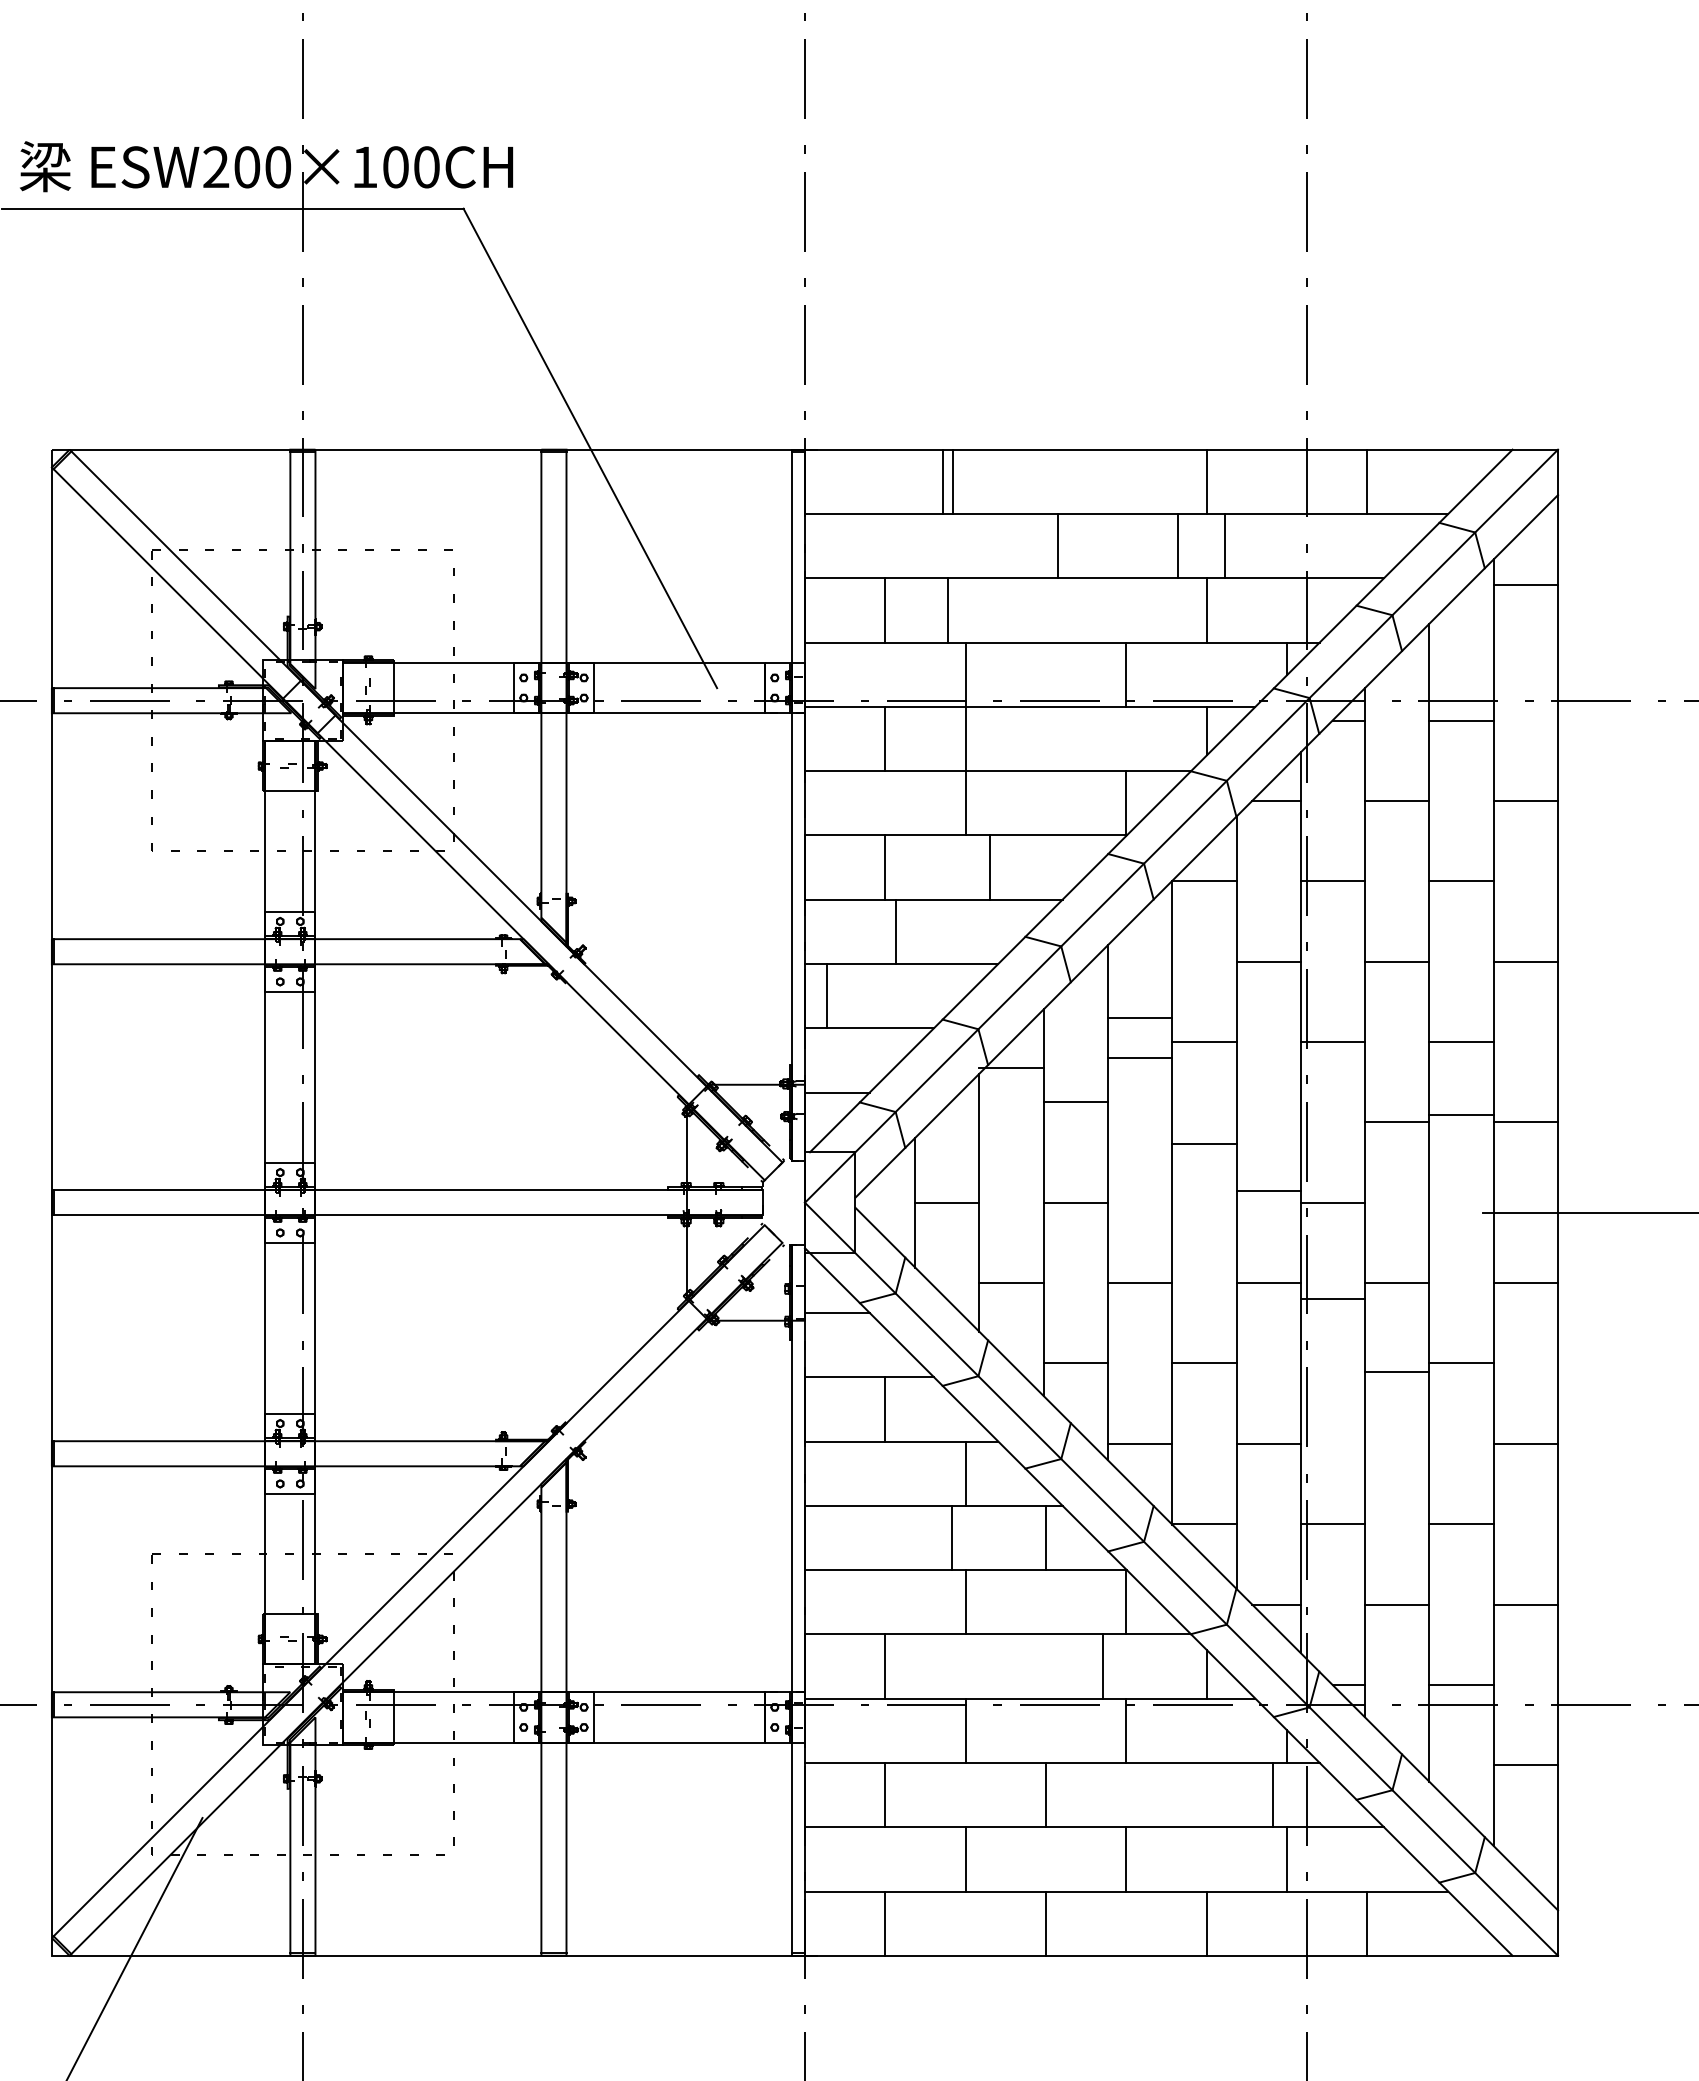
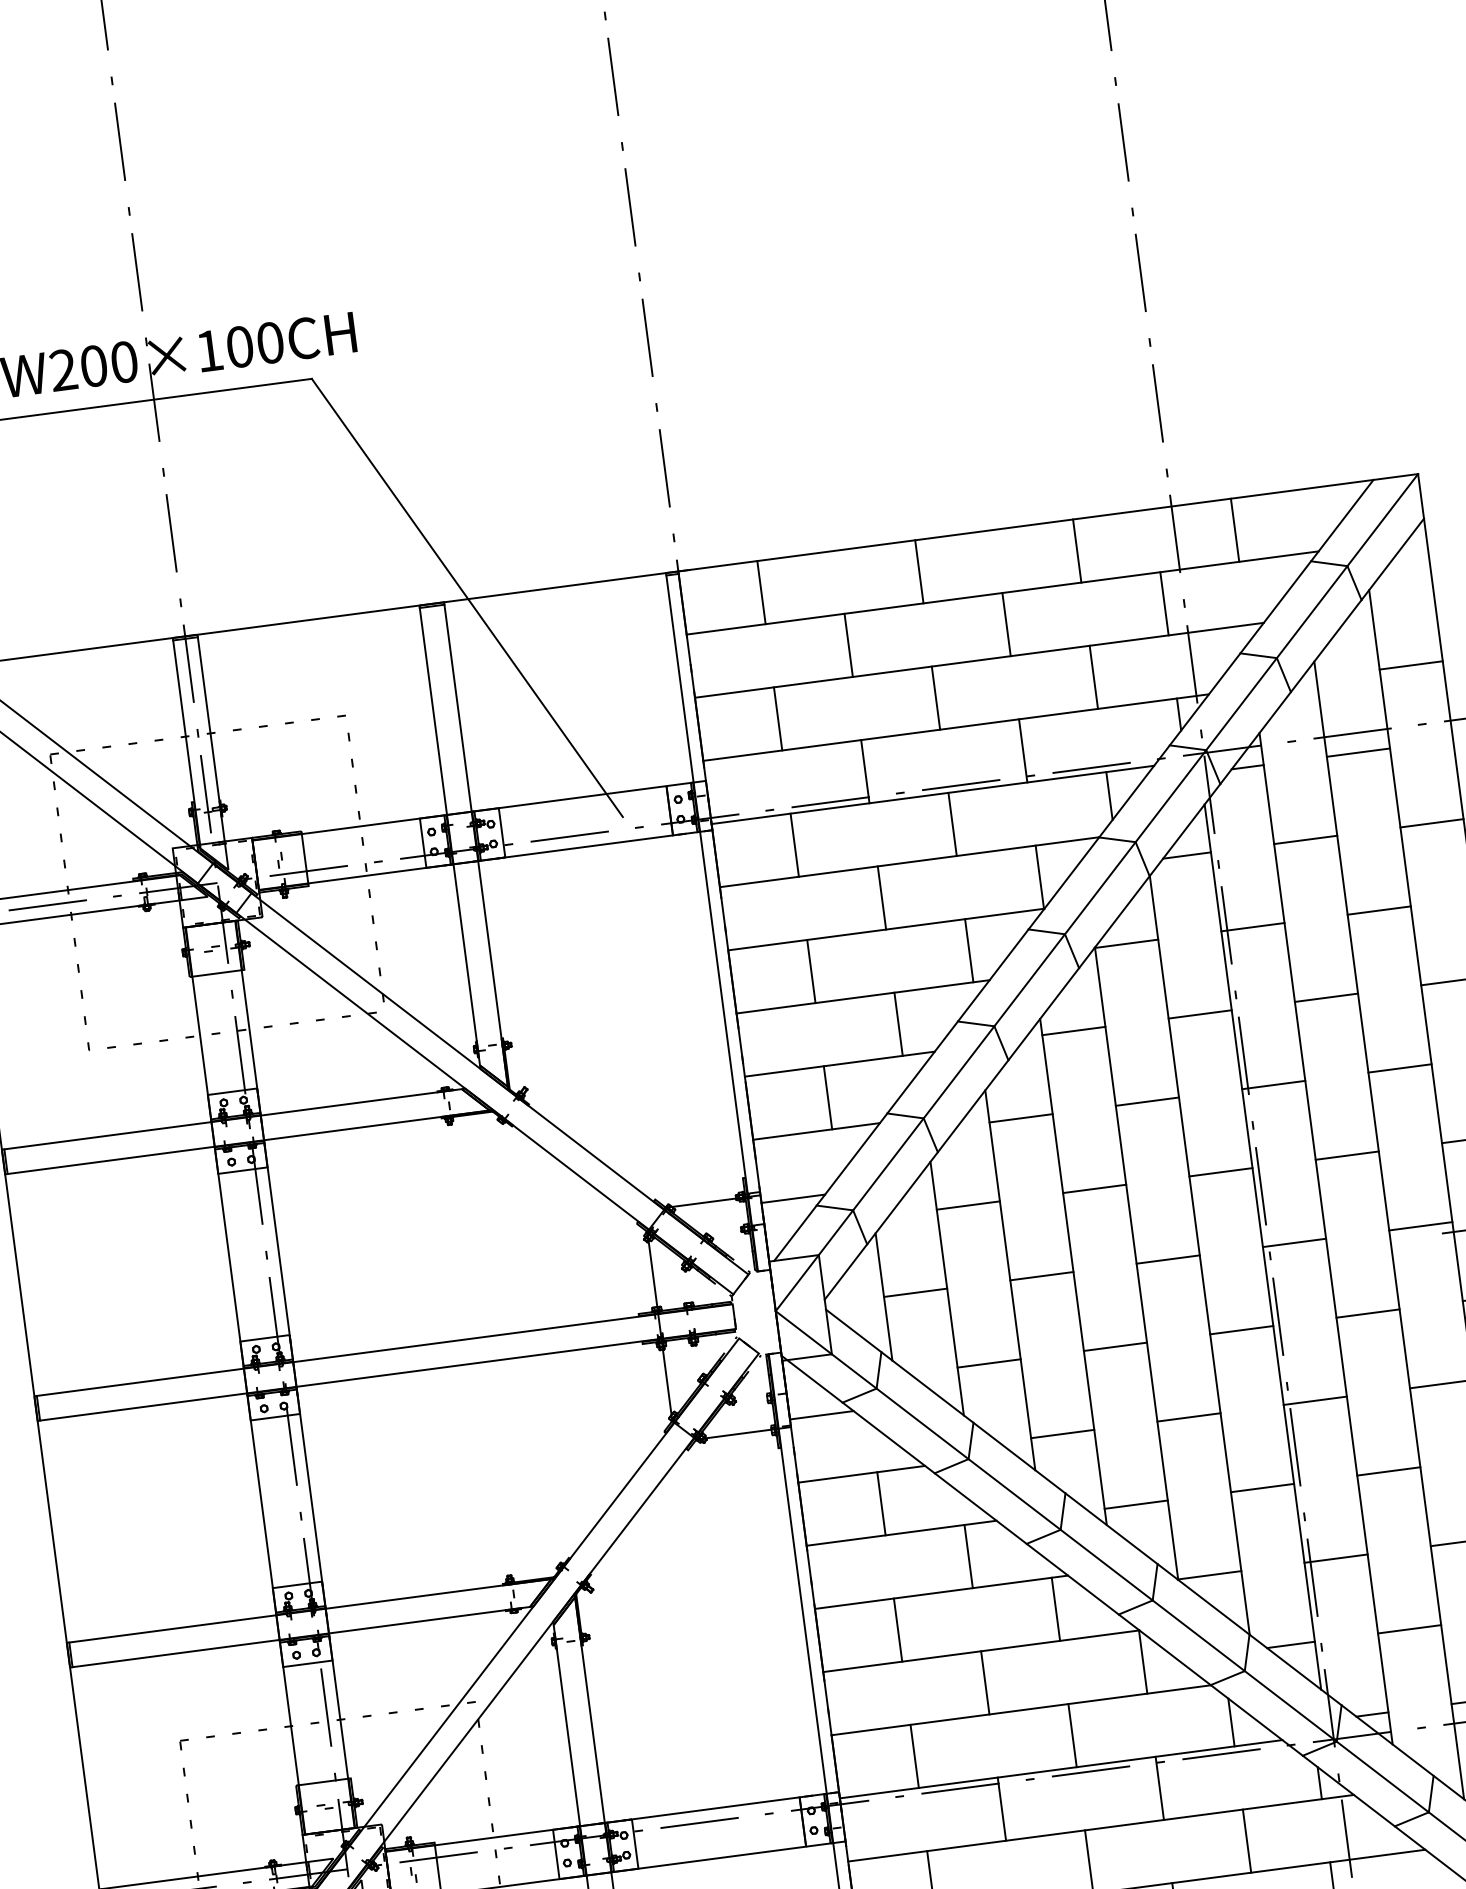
line: (943, 481) -> (761, 592), moved
line: (953, 481) -> (919, 571), moved
line: (1057, 545) -> (848, 644), moved
line: (1178, 545) -> (1006, 624), moved
line: (1225, 545) -> (1164, 603), moved
line: (1525, 585) -> (1410, 665), moved
line: (948, 610) -> (936, 698), moved
line: (966, 738) -> (952, 823), moved
line: (990, 867) -> (969, 950), moved
line: (895, 931) -> (898, 1024), moved
line: (827, 995) -> (828, 1097), moved
line: (1140, 1017) -> (1074, 1030), moved
line: (1140, 1058) -> (1094, 1188), moved
line: (1011, 1068) -> (968, 1205), moved
line: (1075, 1102) -> (1020, 1118), moved
line: (1461, 1114) -> (1420, 1226), moved
line: (1204, 1143) -> (1168, 1259), moved
line: (1268, 1191) -> (1220, 1172), moved
line: (1332, 1299) -> (1314, 1400), moved
line: (1397, 1371) -> (1388, 1471), moved
line: (952, 1537) -> (898, 1629), moved
line: (1103, 1666) -> (1073, 1735), moved
line: (1272, 1794) -> (1246, 1840), moved

